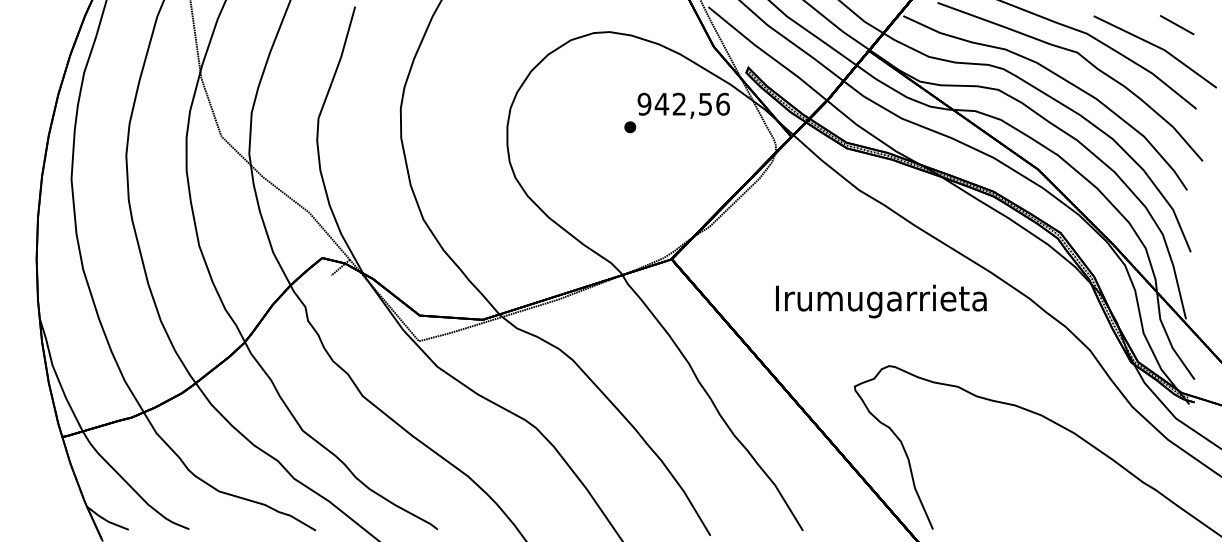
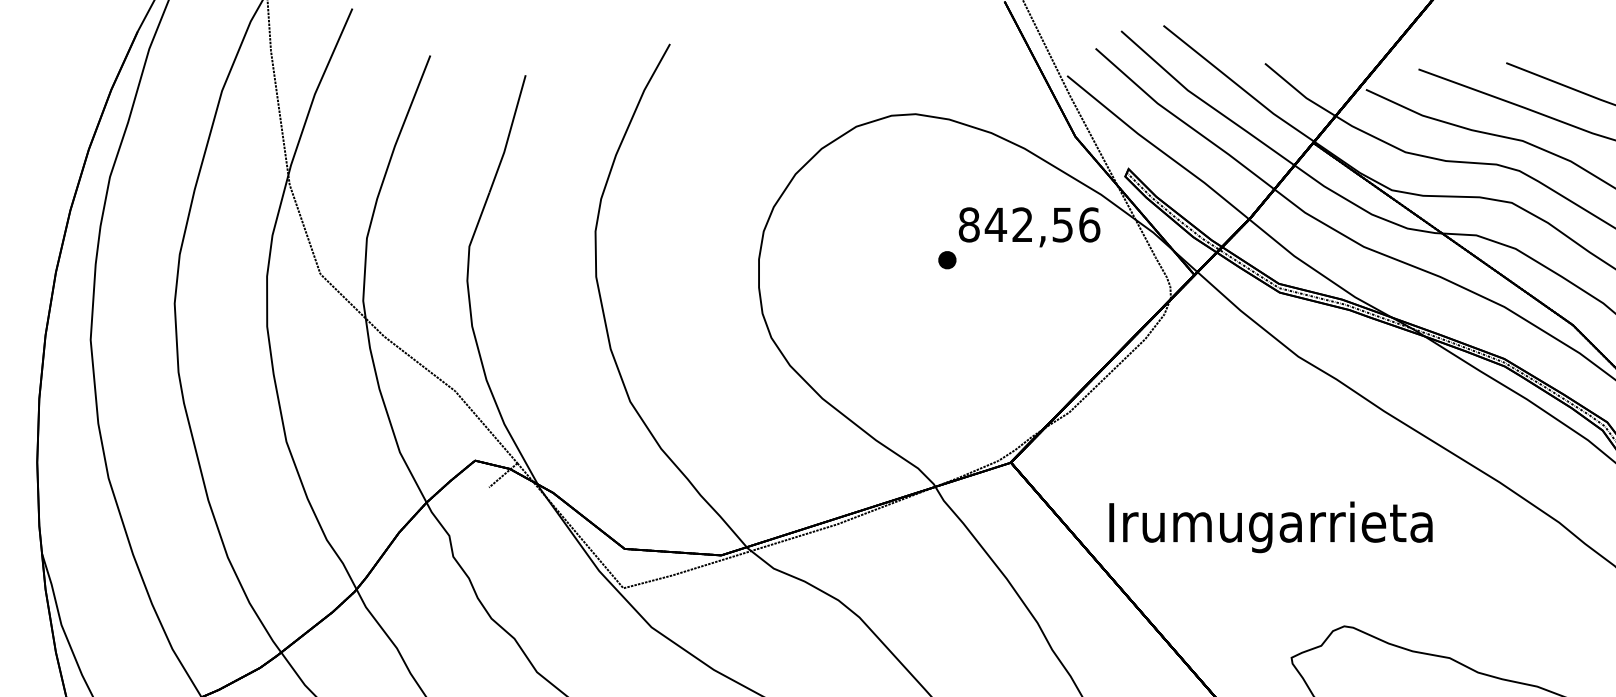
text: (644, 104) -> (969, 225), 942,56 -> 842,56
text: (881, 301) -> (1271, 527), moved

